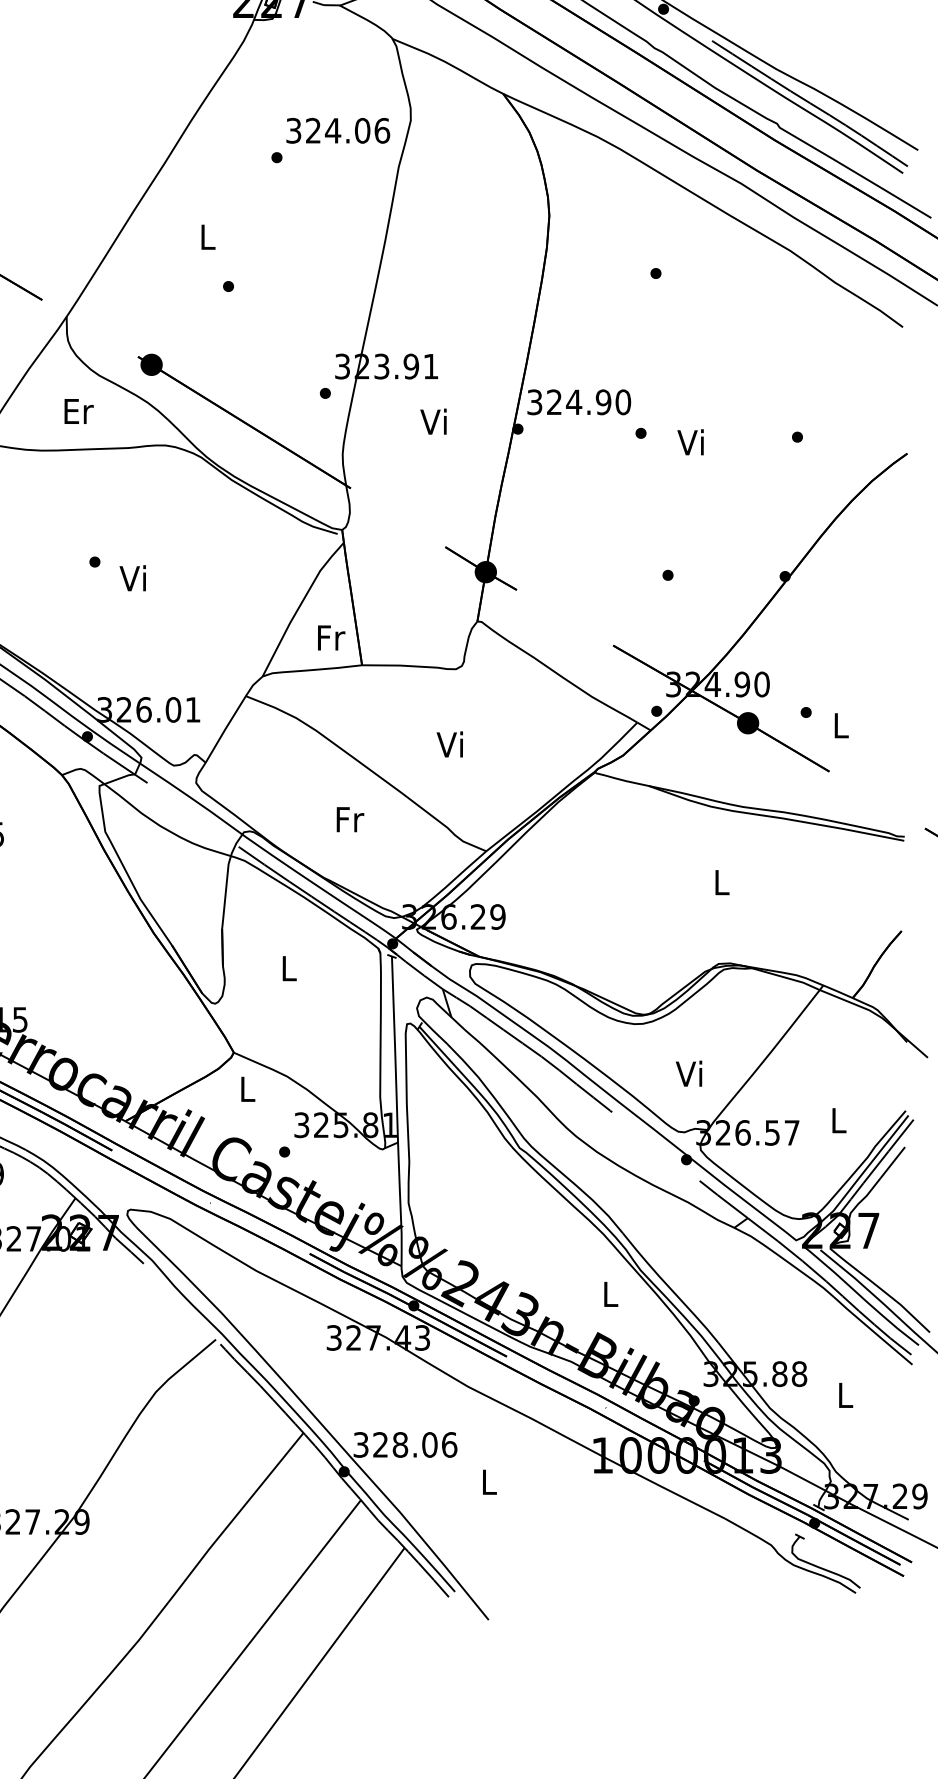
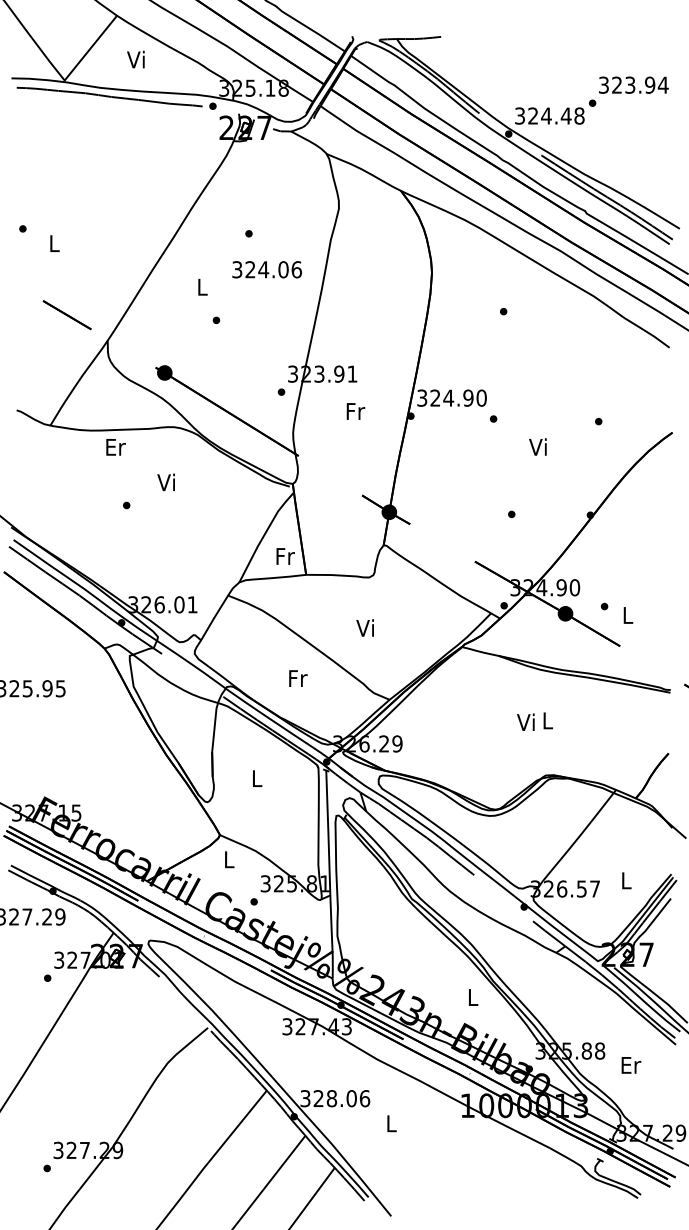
text: (337, 130) -> (266, 269), moved
text: (78, 411) -> (115, 447), moved
text: (435, 420) -> (355, 410), Vi -> Fr
text: (689, 441) -> (537, 446), moved
text: (131, 578) -> (165, 482), moved
text: (688, 1072) -> (525, 721), moved
text: (846, 1395) -> (631, 1065), L -> Er

